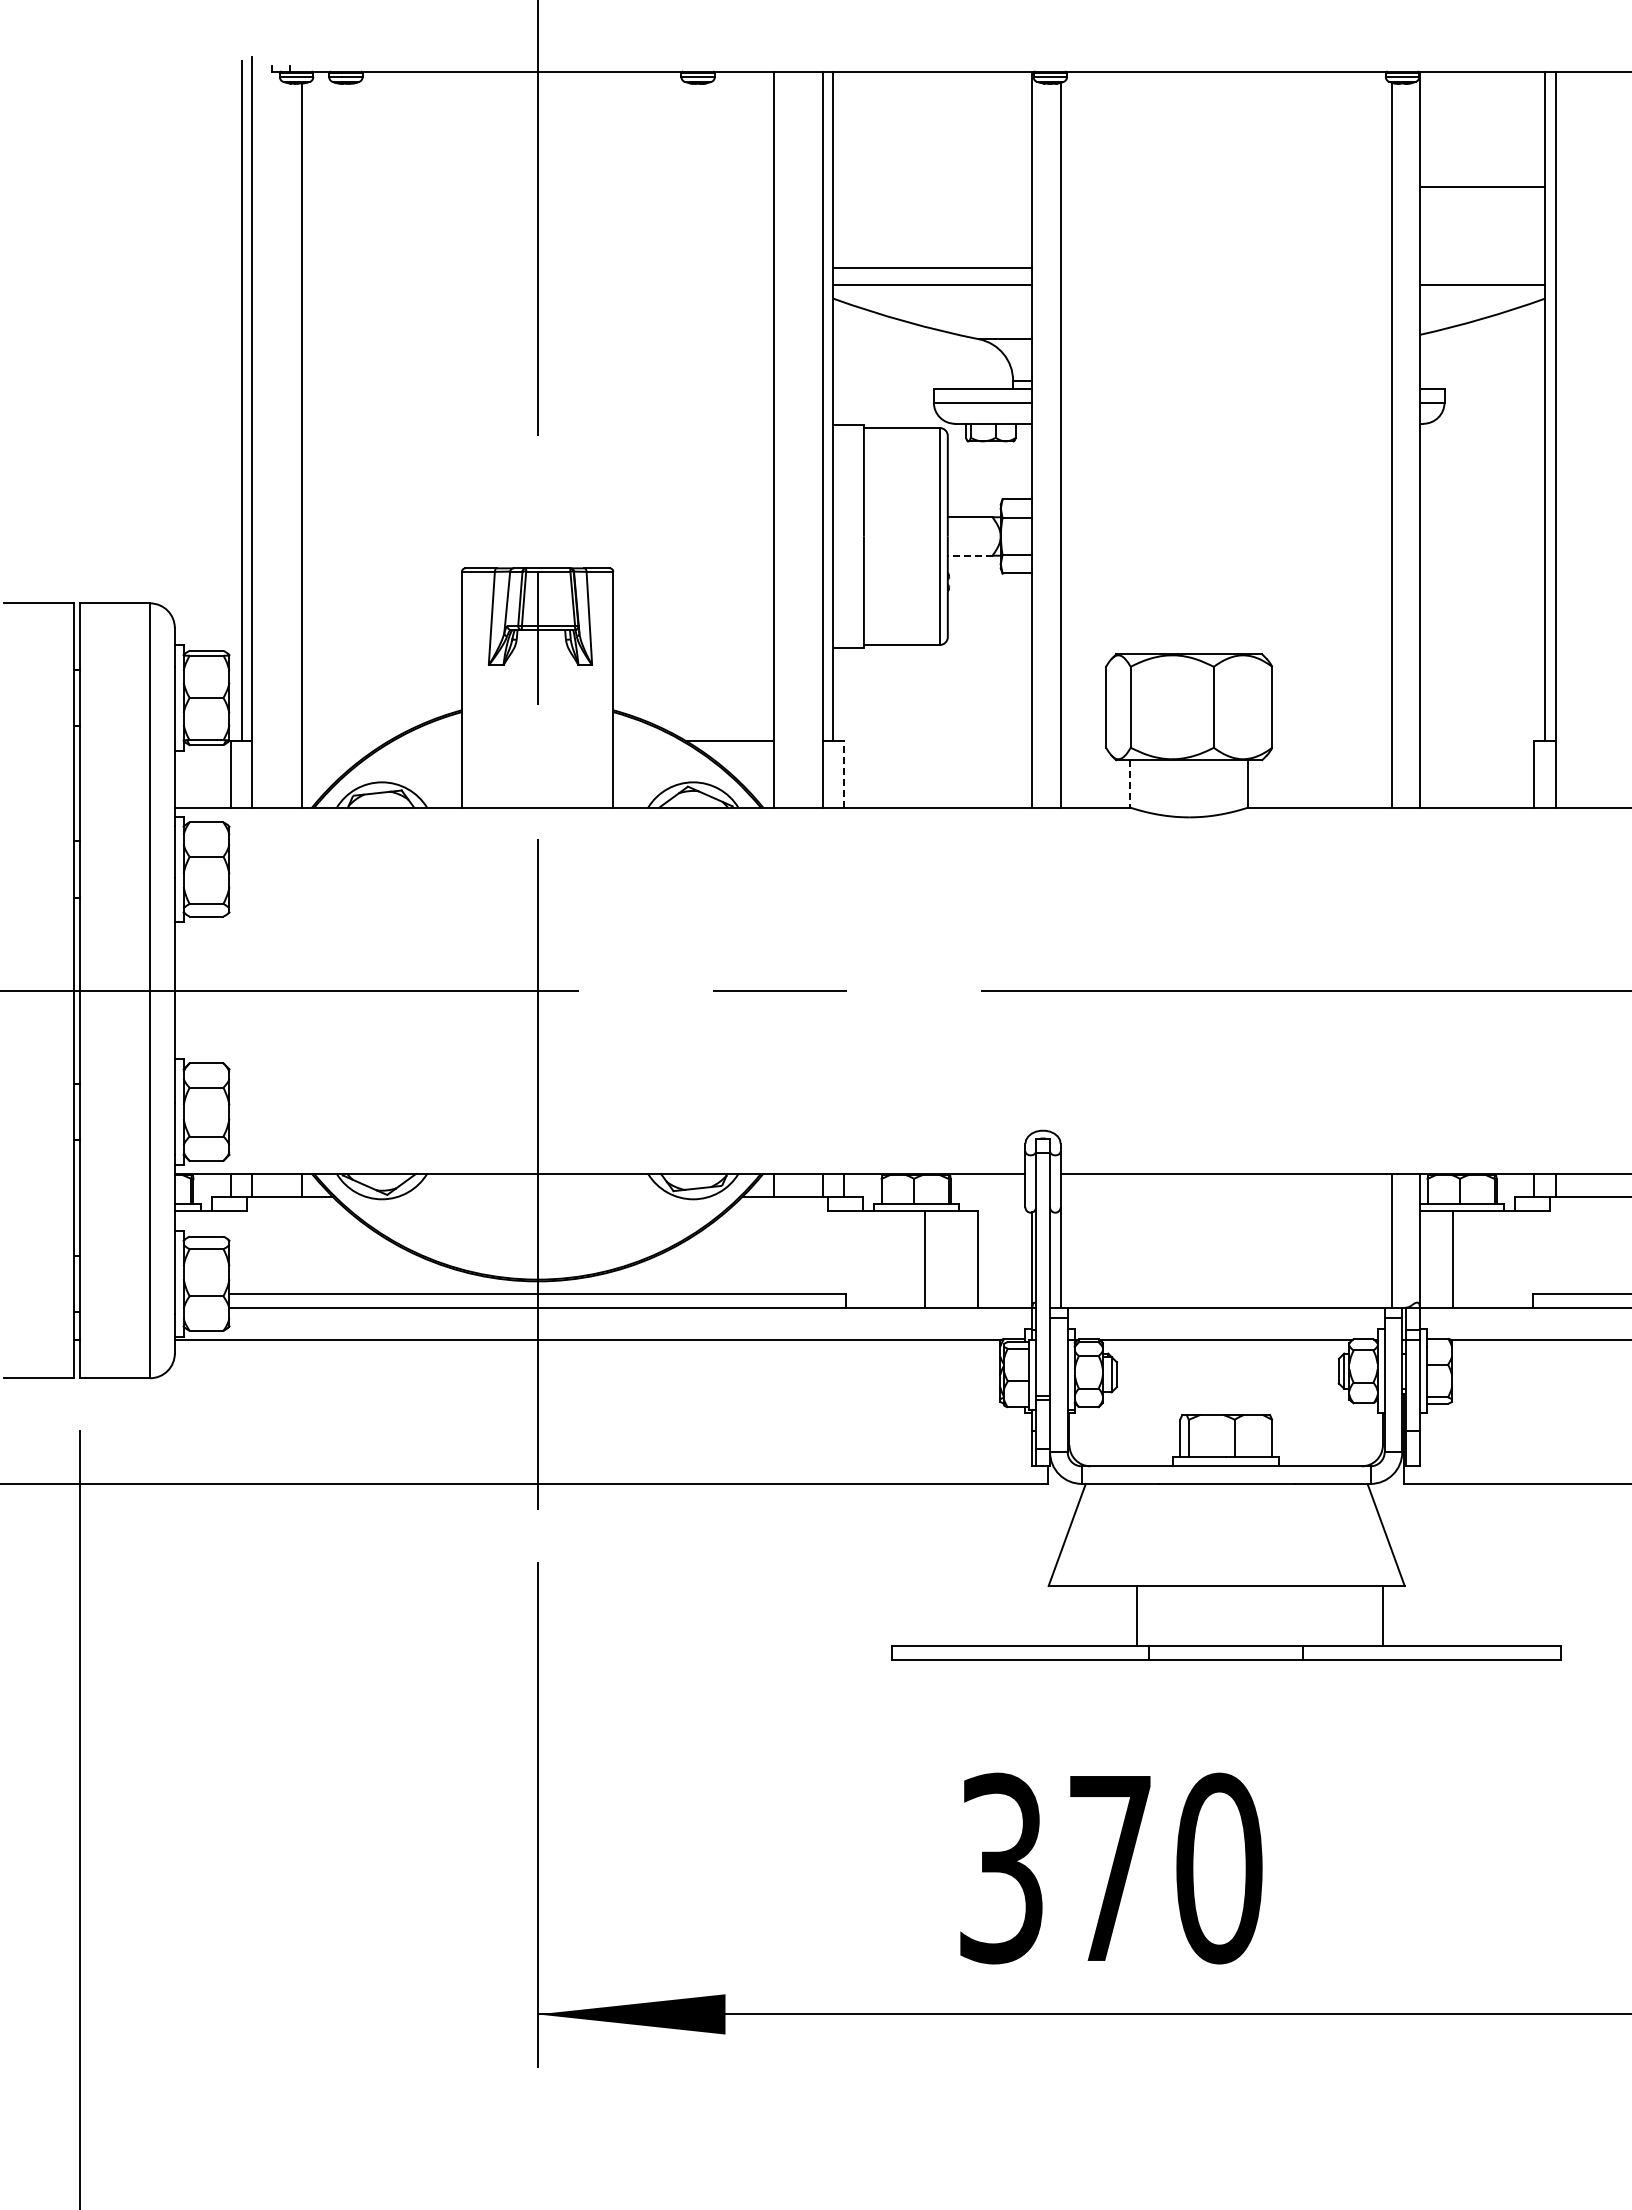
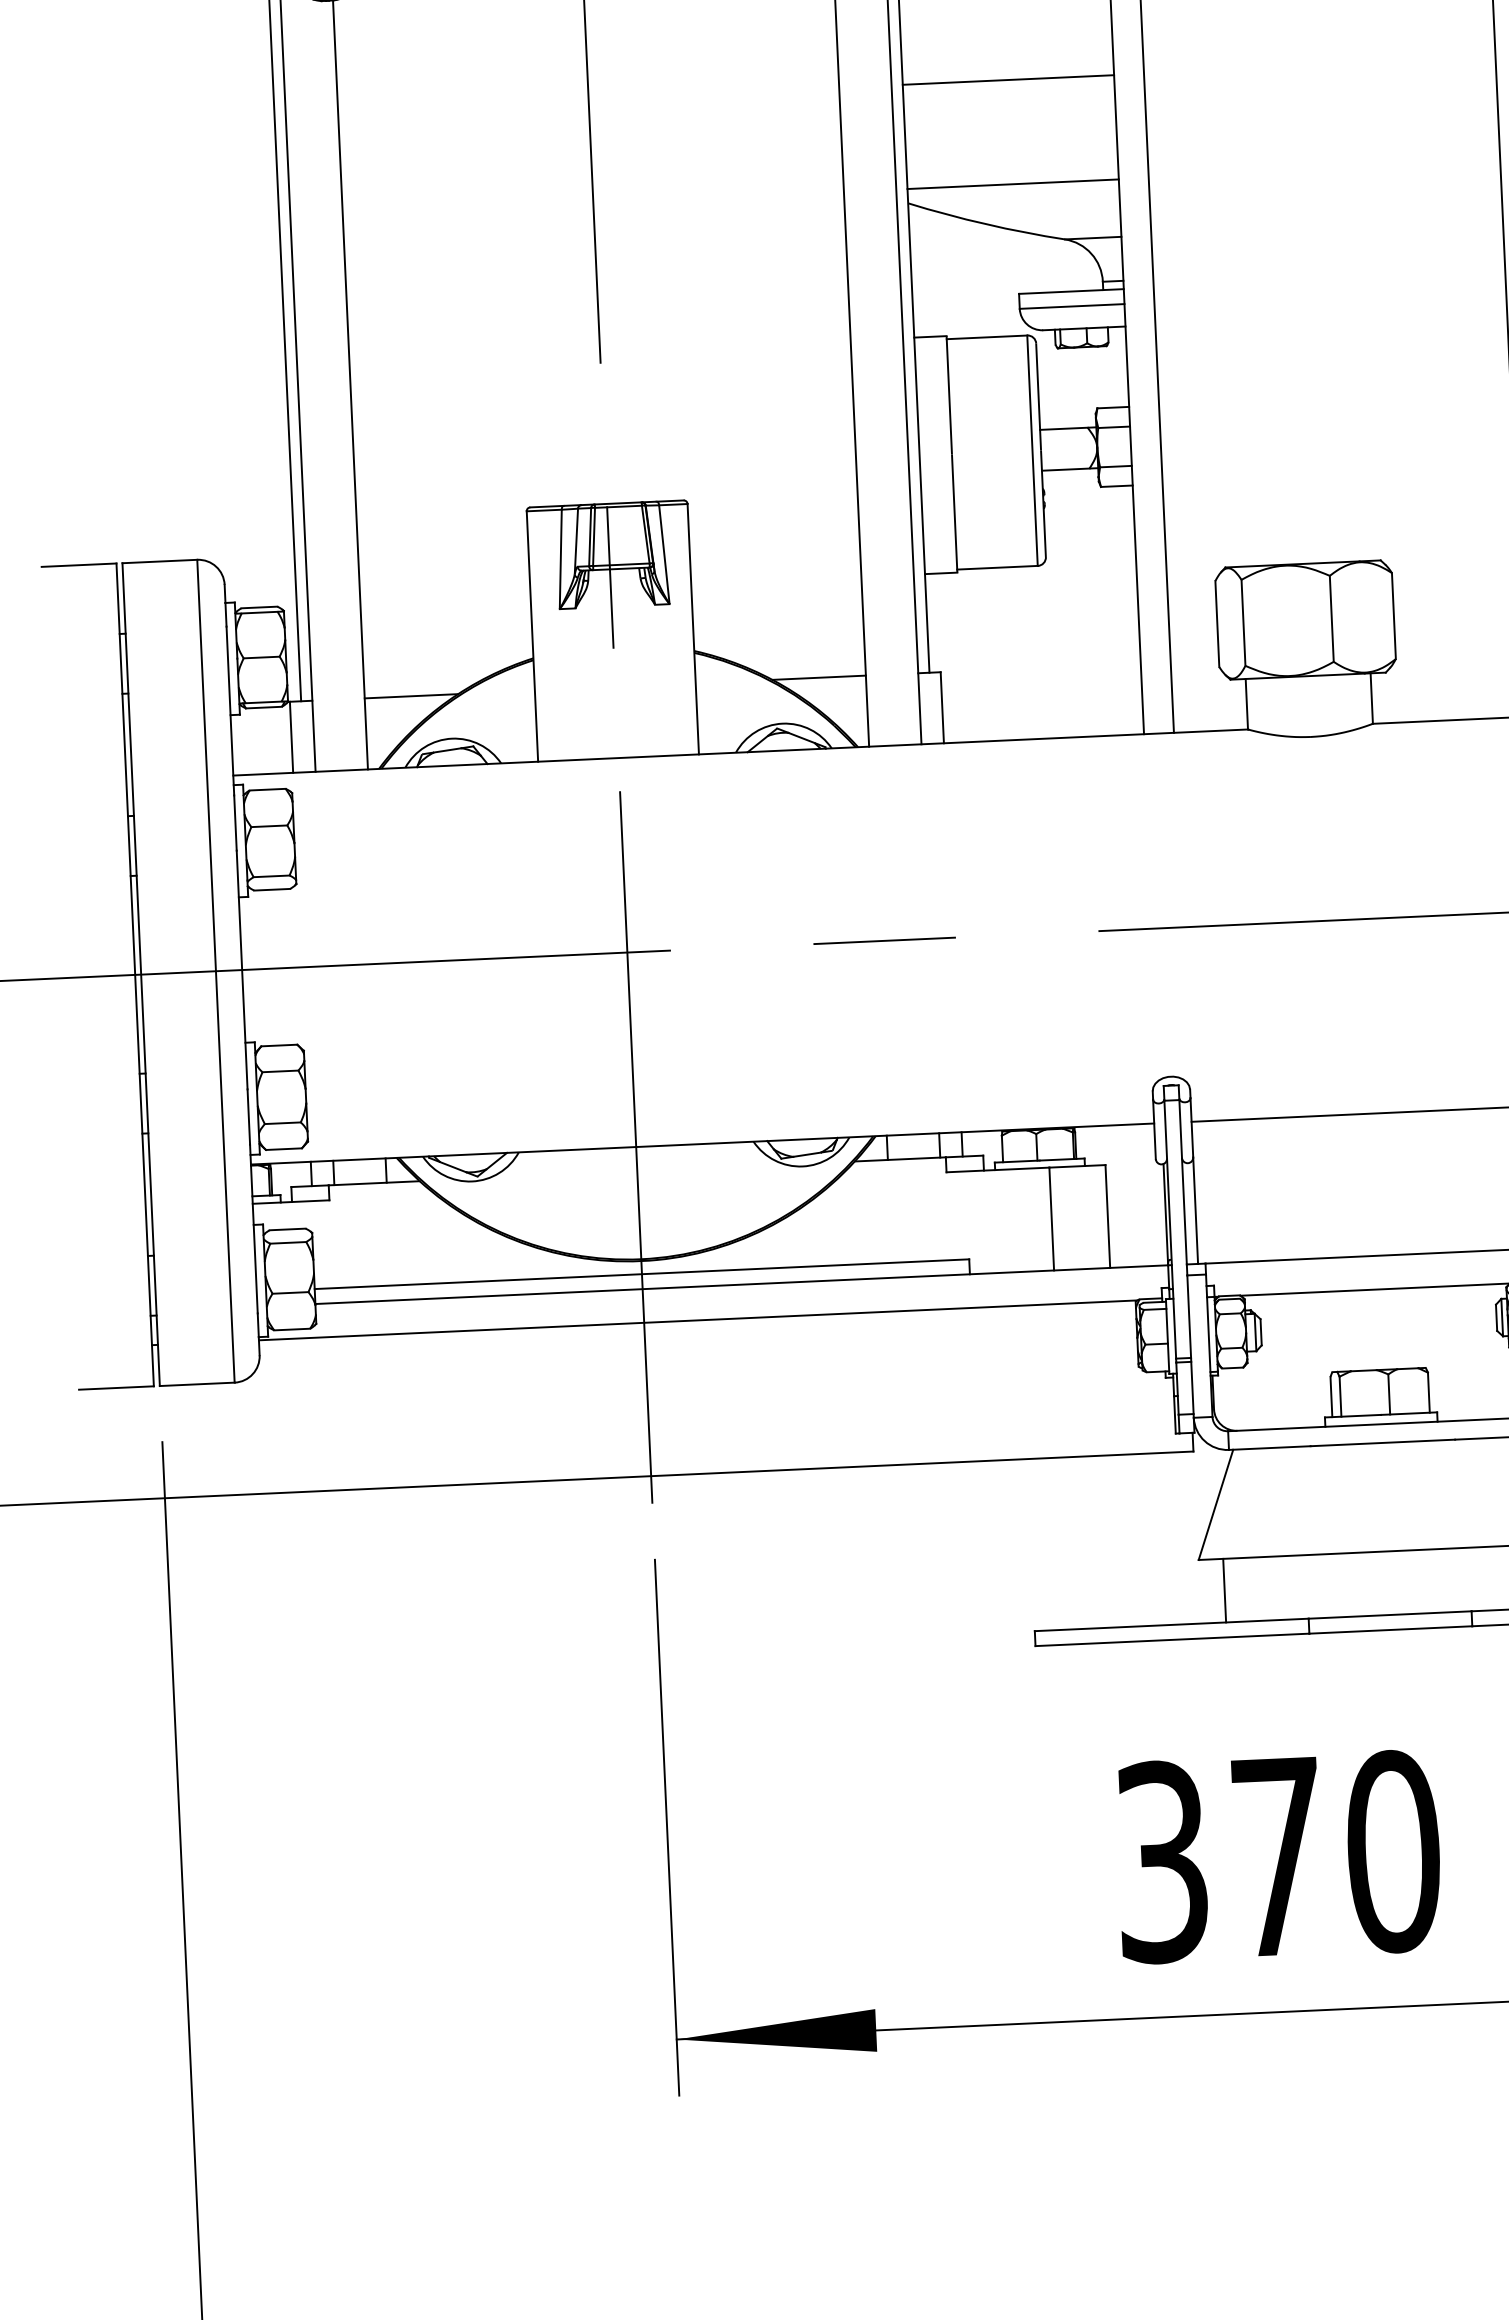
line: (932, 268) -> (1007, 80), moved
line: (969, 555) -> (1064, 469), dashed -> solid
line: (345, 740) -> (411, 695), added
line: (844, 773) -> (942, 706), dashed -> solid
line: (1130, 783) -> (1246, 703), dashed -> solid
line: (1136, 1615) -> (1224, 1590), moved

